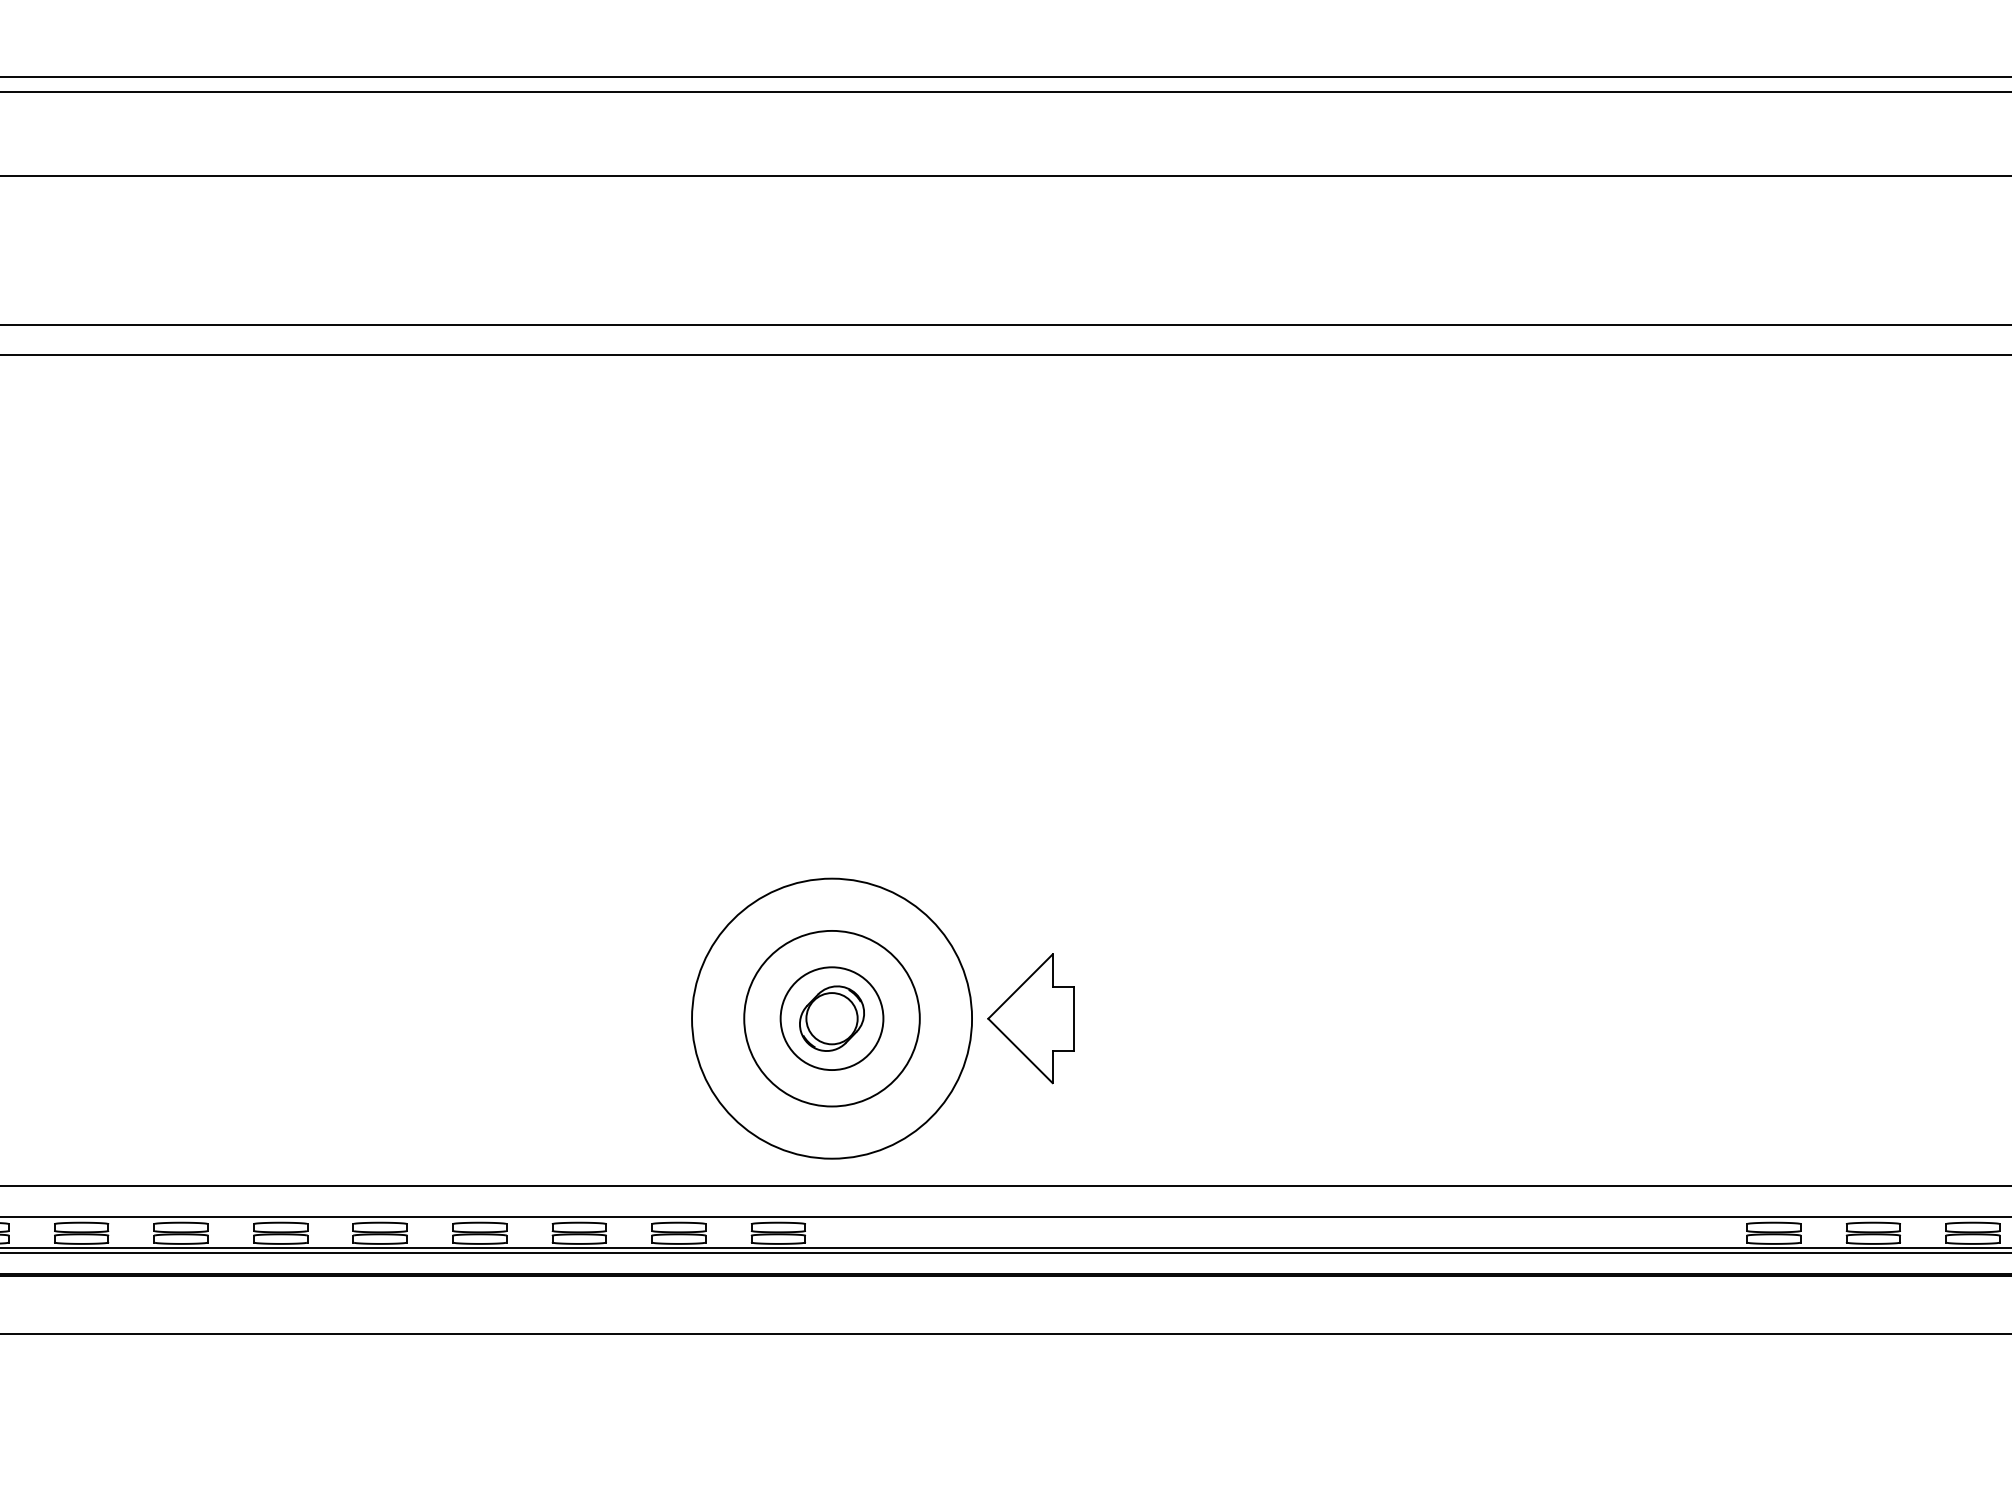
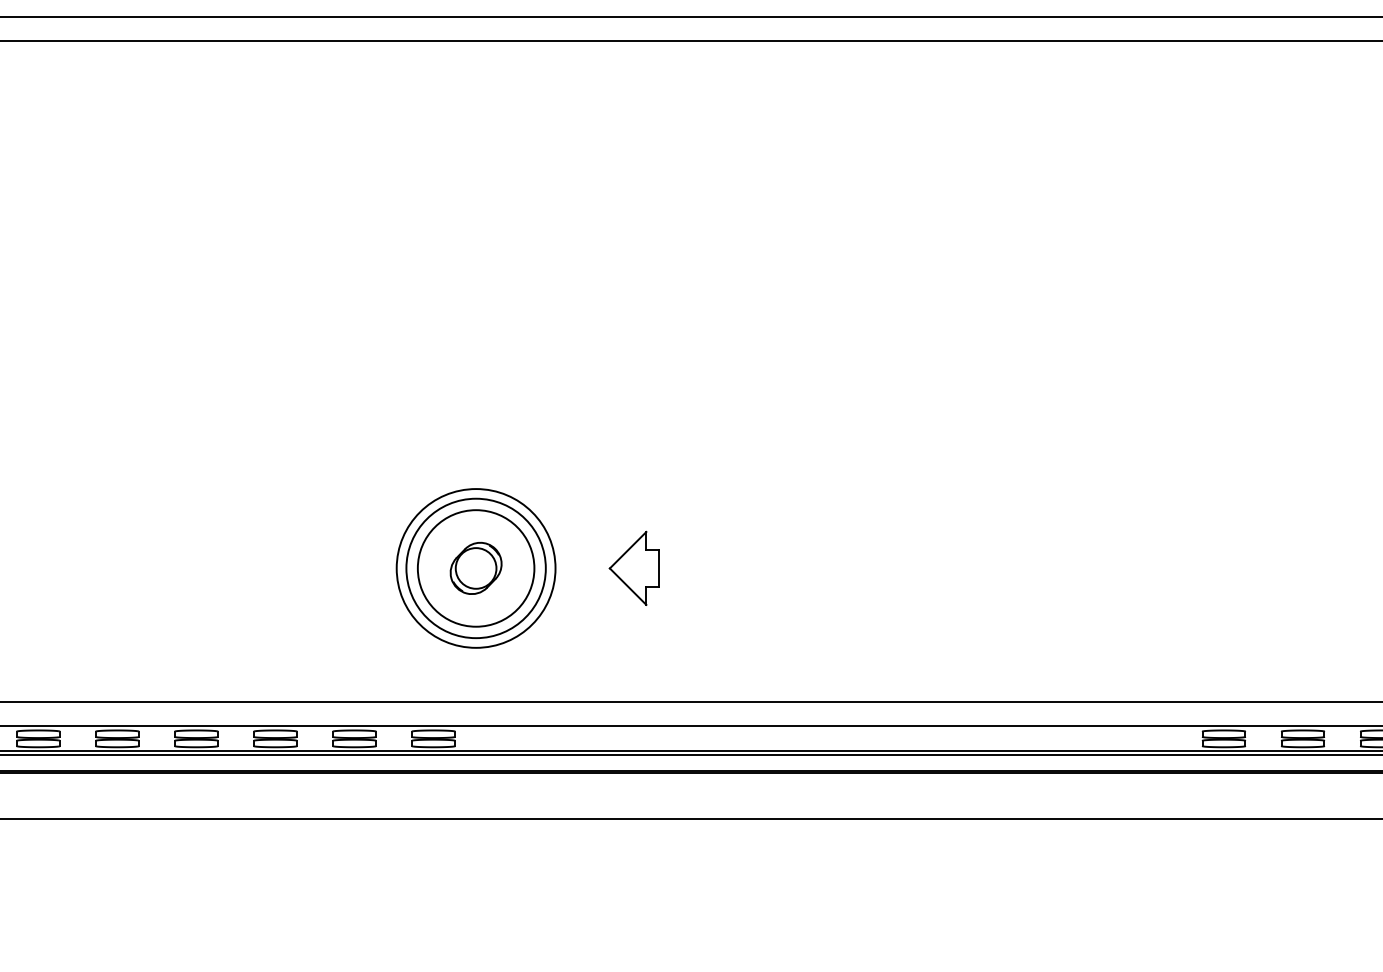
circle: (831, 1018) -> (475, 568), size x1.43
circle: (832, 1018) -> (476, 568), size x0.71
part: (1030, 1018) -> (633, 568), size x0.71

